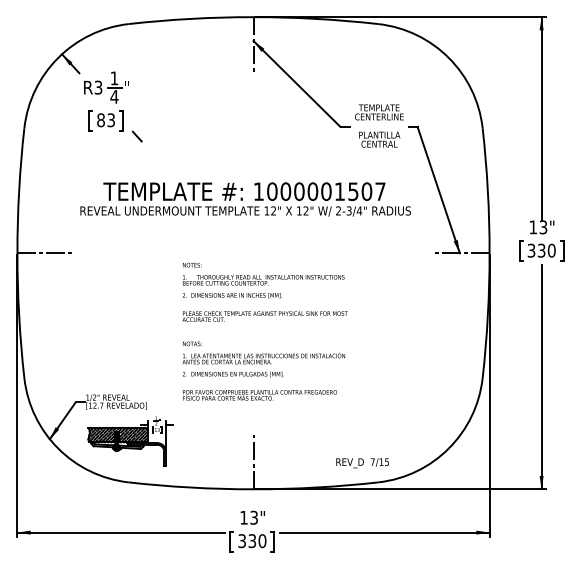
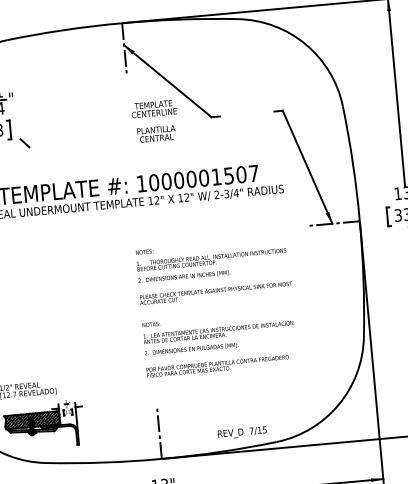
text: (379, 125) -> (155, 121), moved
text: (264, 331) -> (216, 307), moved
text: (362, 463) -> (242, 433), moved

